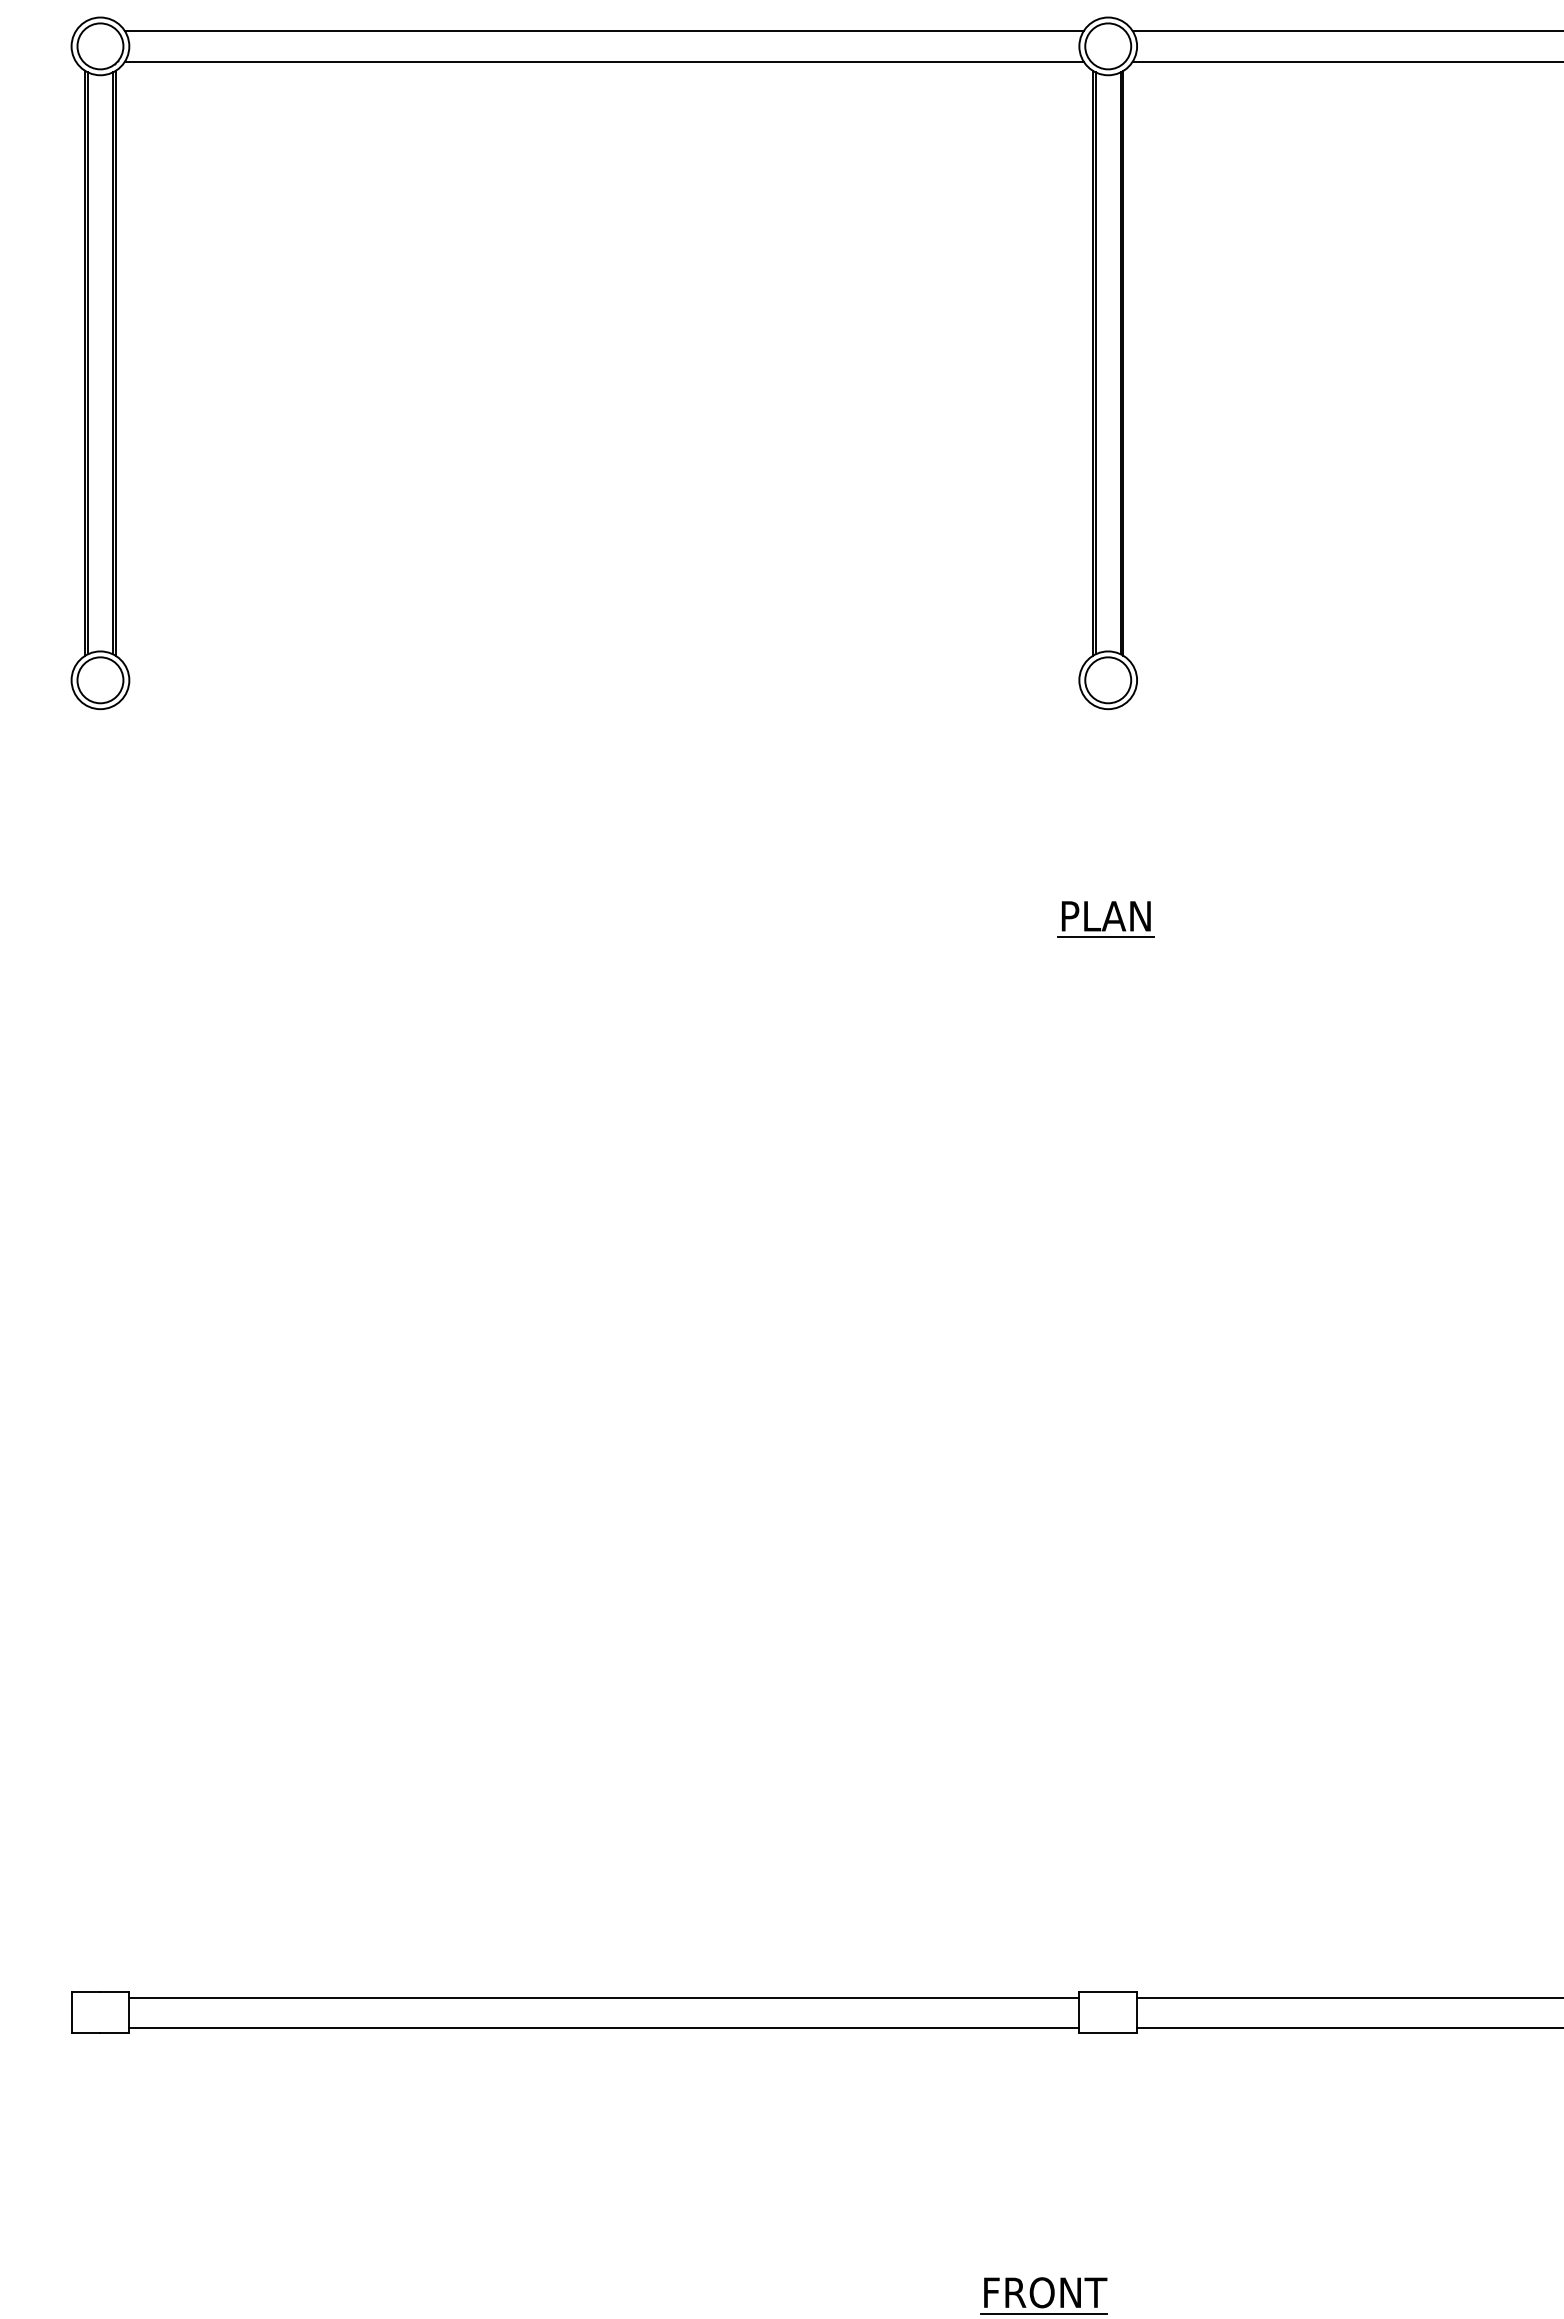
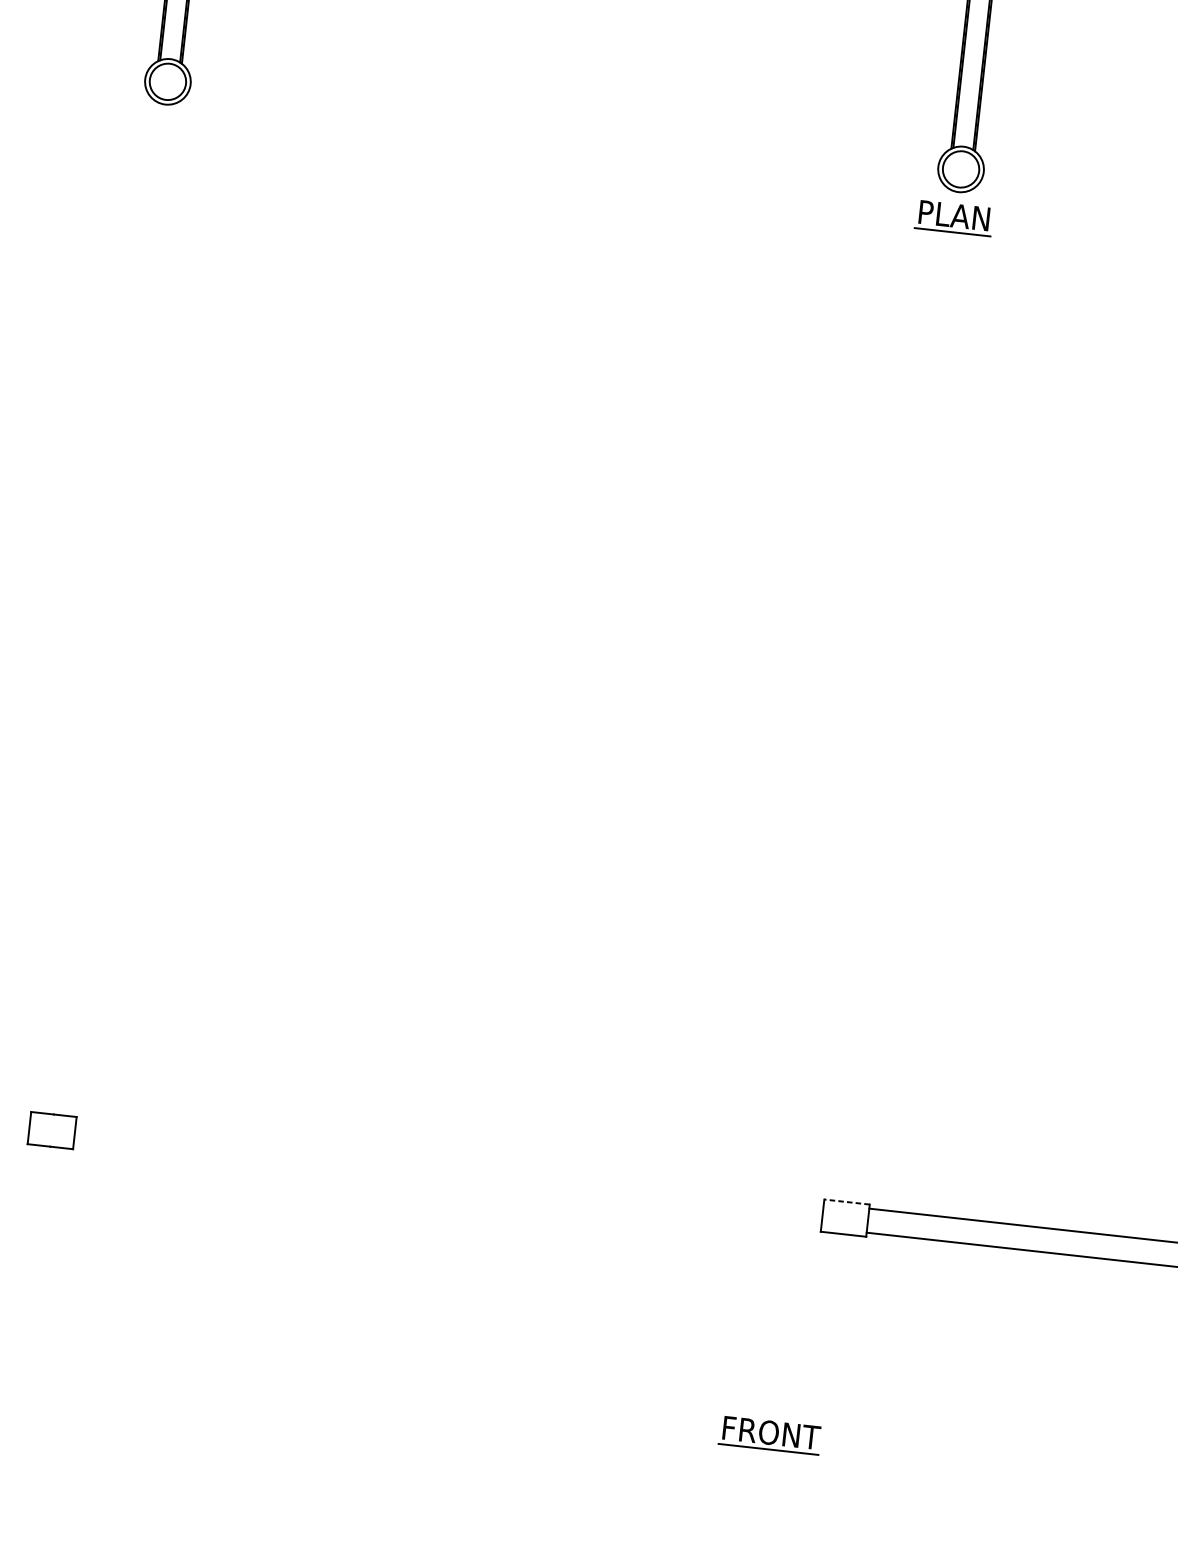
part: (1105, 919) -> (953, 218), moved
line: (1108, 1992) -> (847, 1202), solid -> dashed
line: (604, 1997) -> (450, 1162), removed
line: (604, 2028) -> (447, 1186), removed

